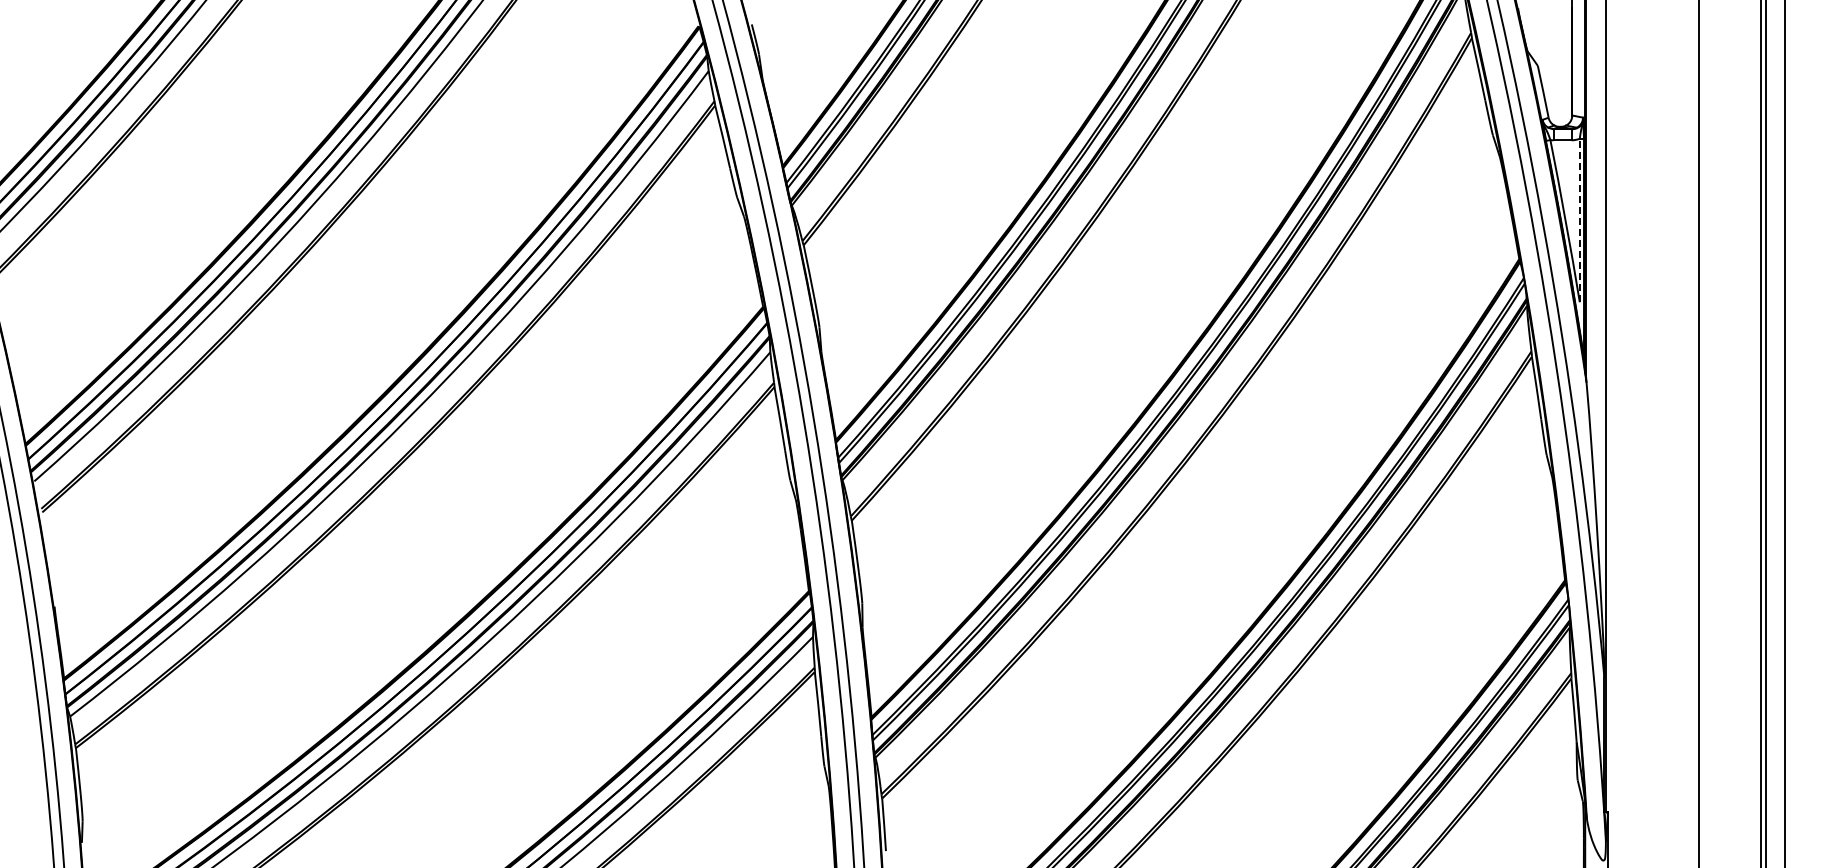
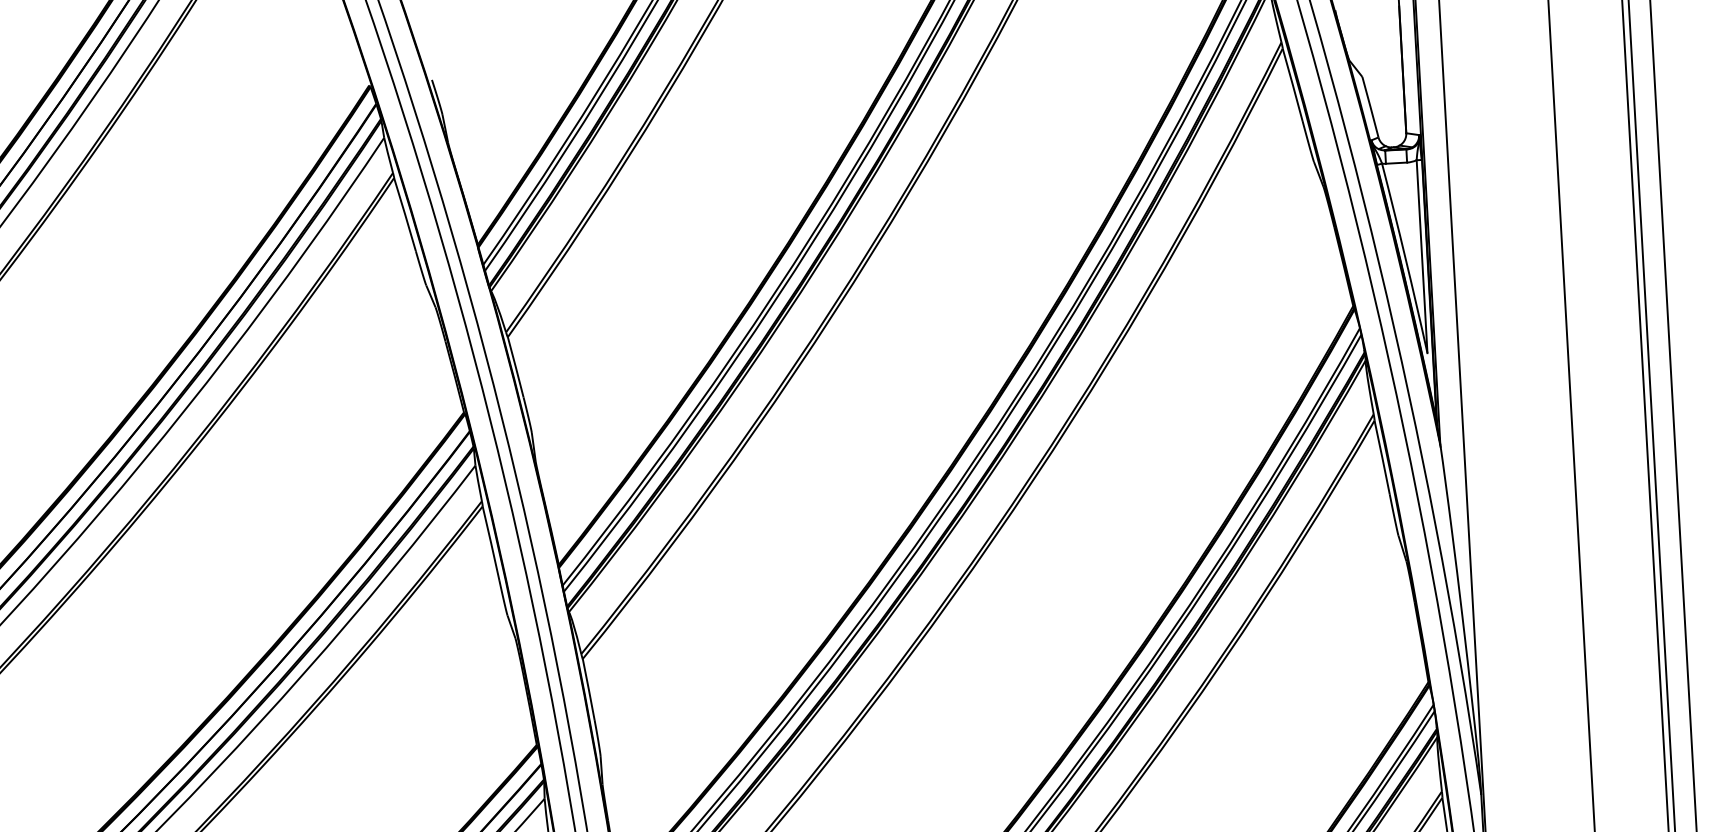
line: (1579, 220) -> (1421, 256), dashed -> solid

